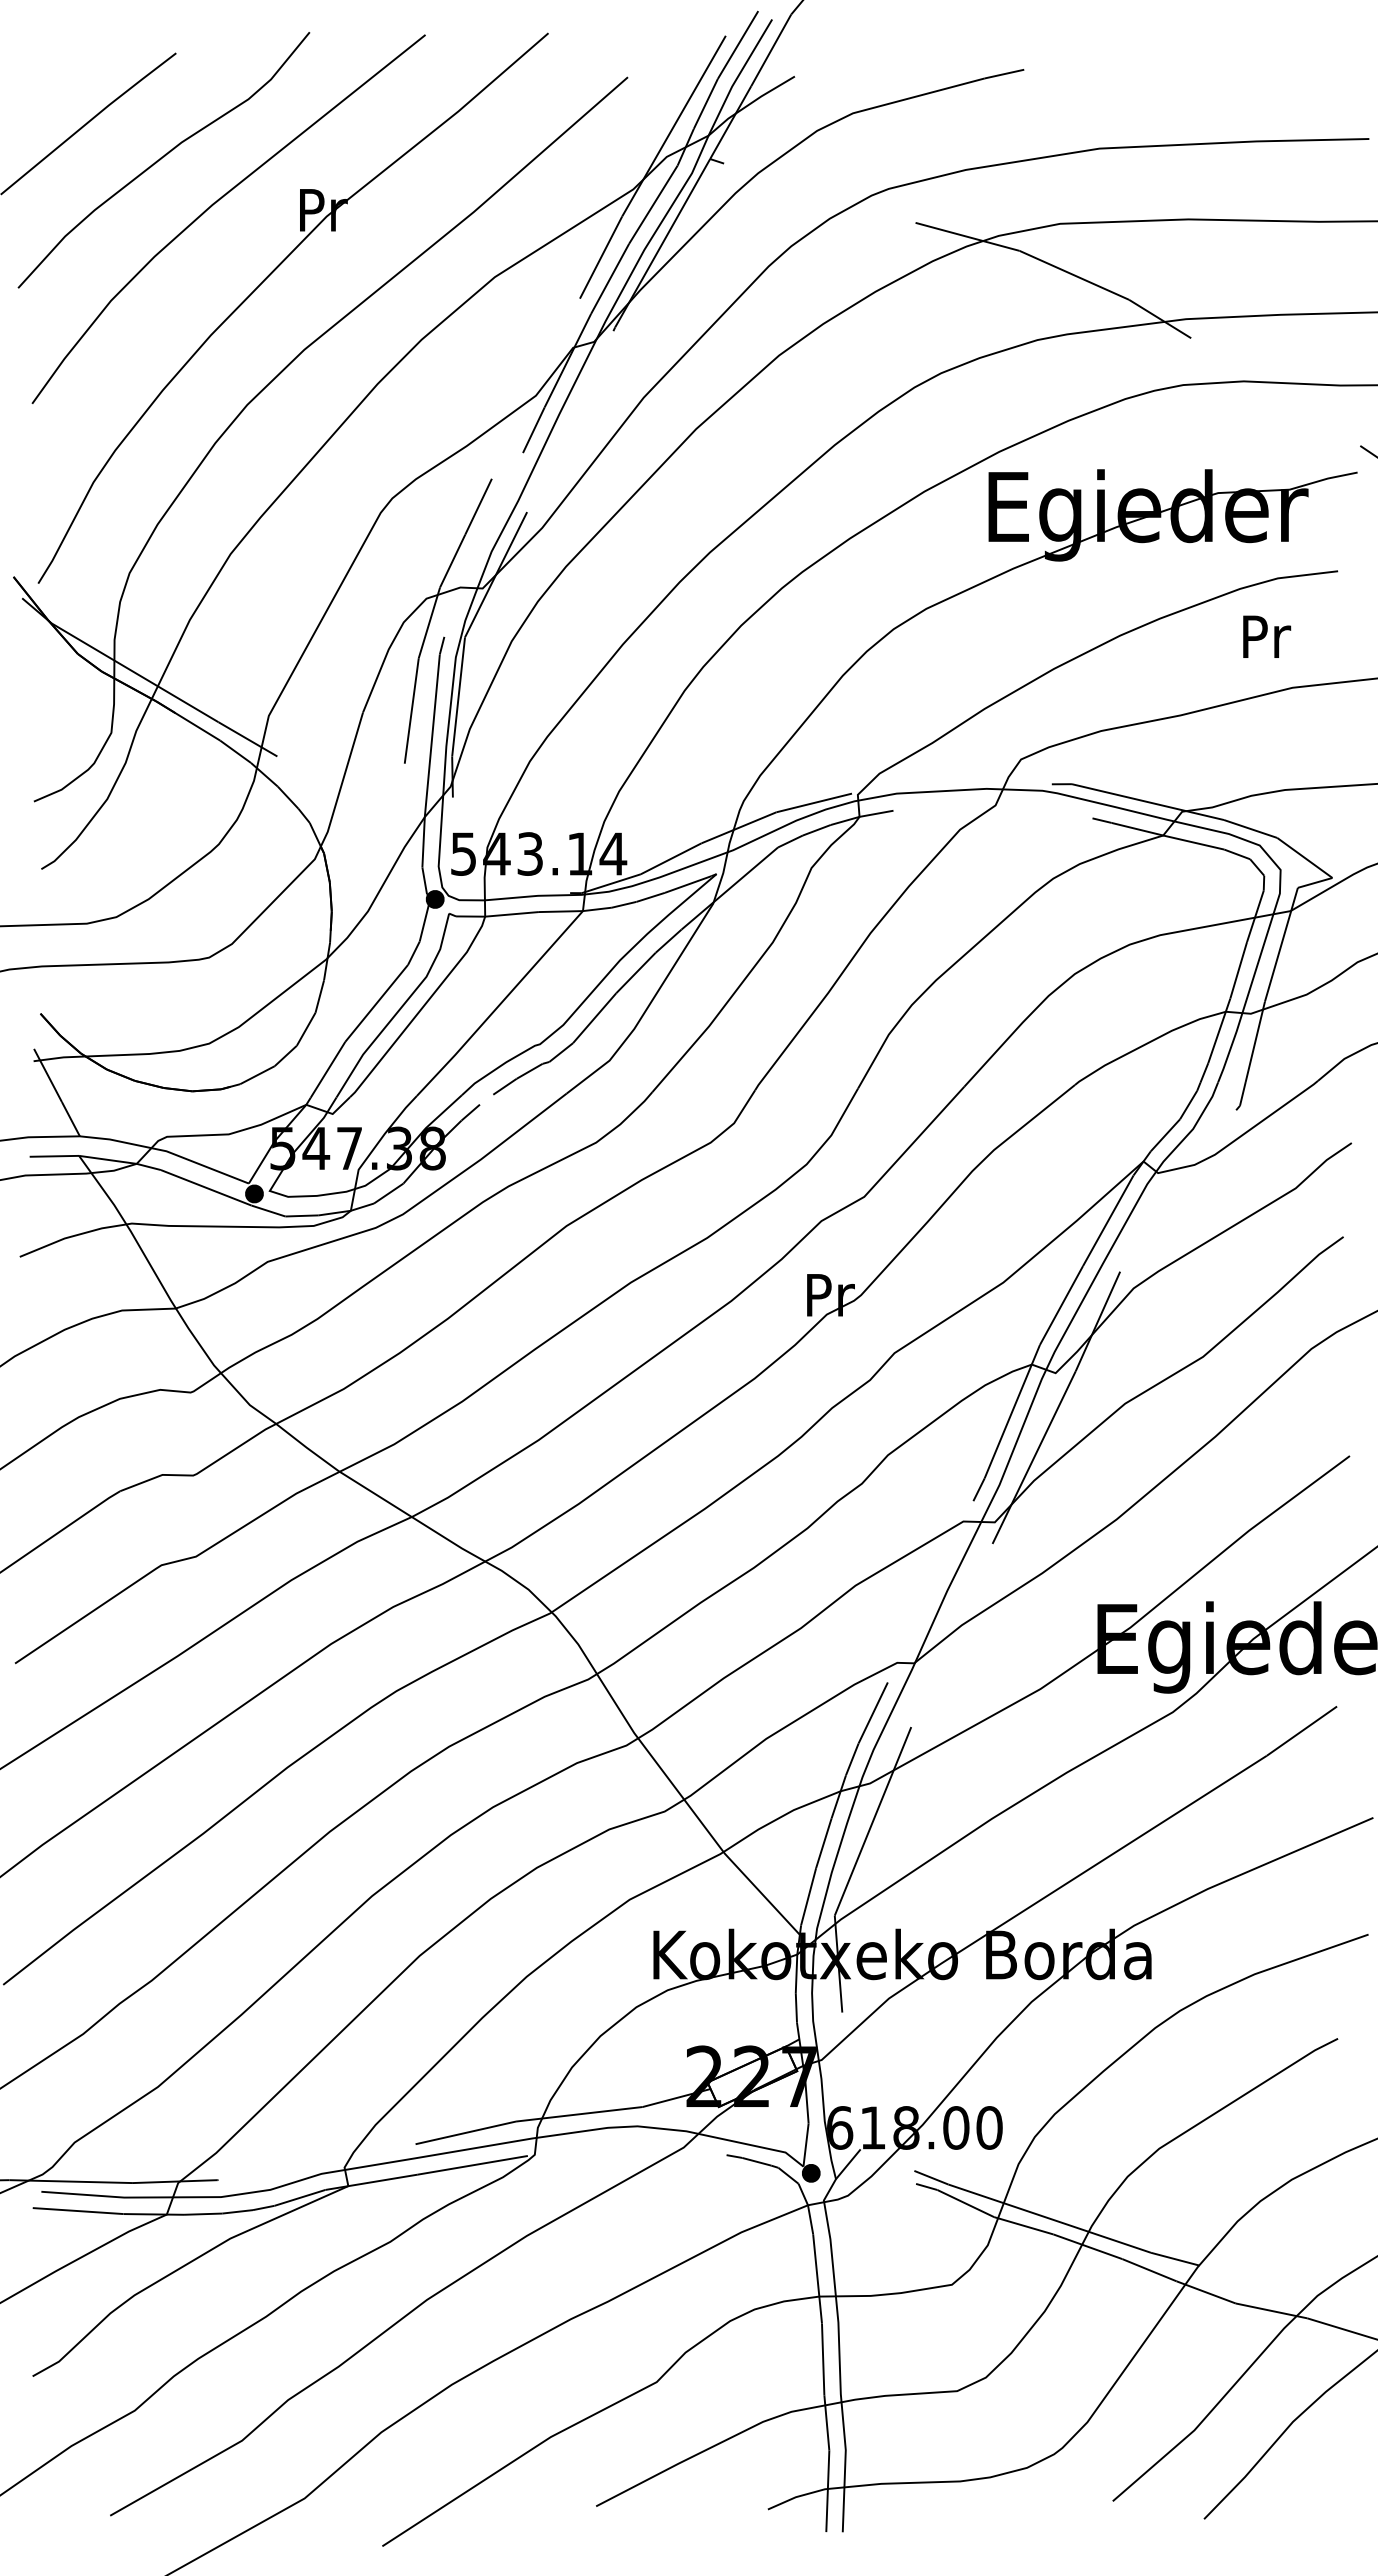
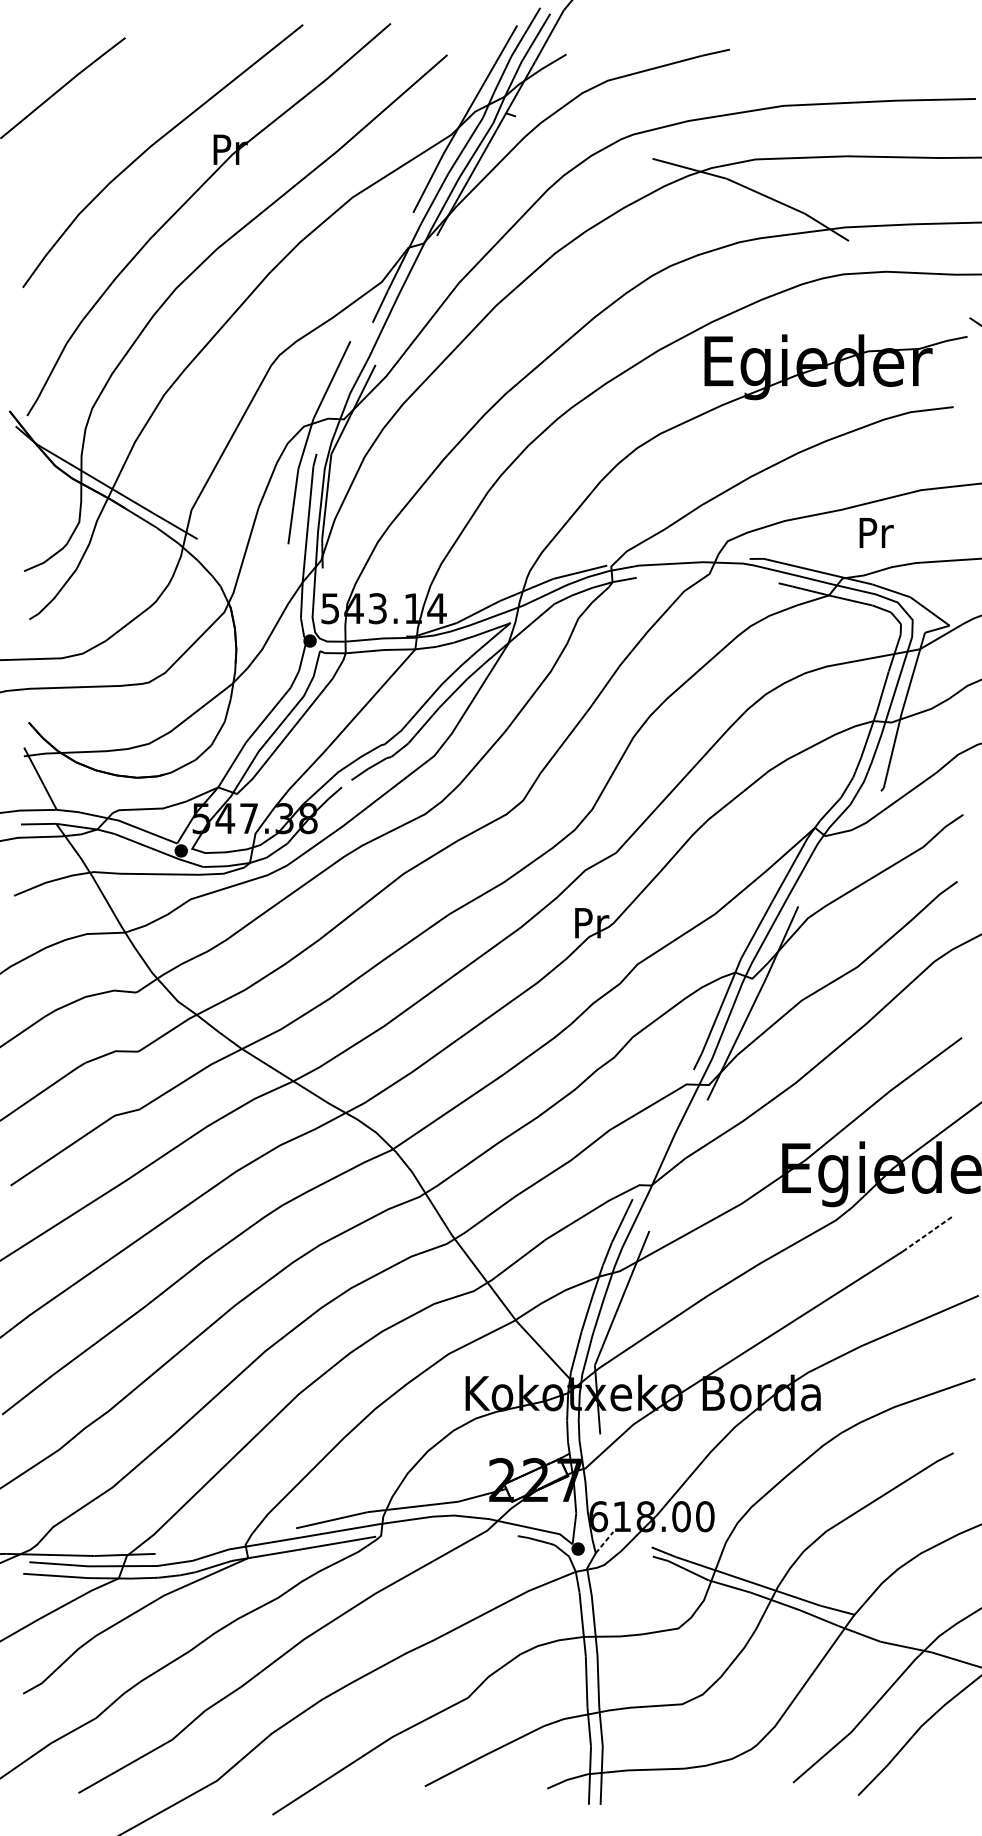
curve: (162, 158) -> (115, 112), removed
text: (1267, 636) -> (876, 532), moved
line: (1301, 1731) -> (927, 1234), solid -> dashed
line: (848, 2163) -> (604, 1542), solid -> dashed

